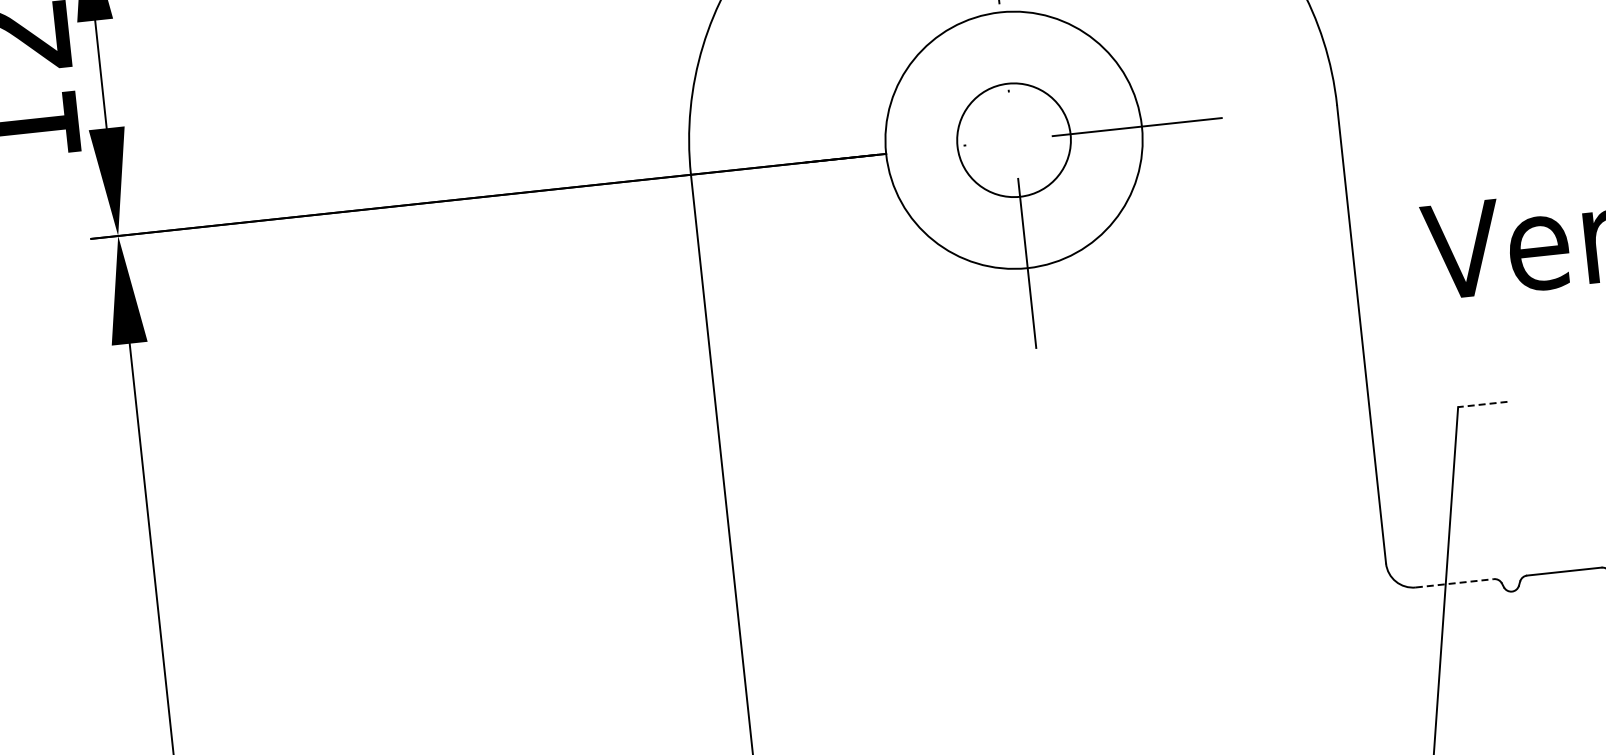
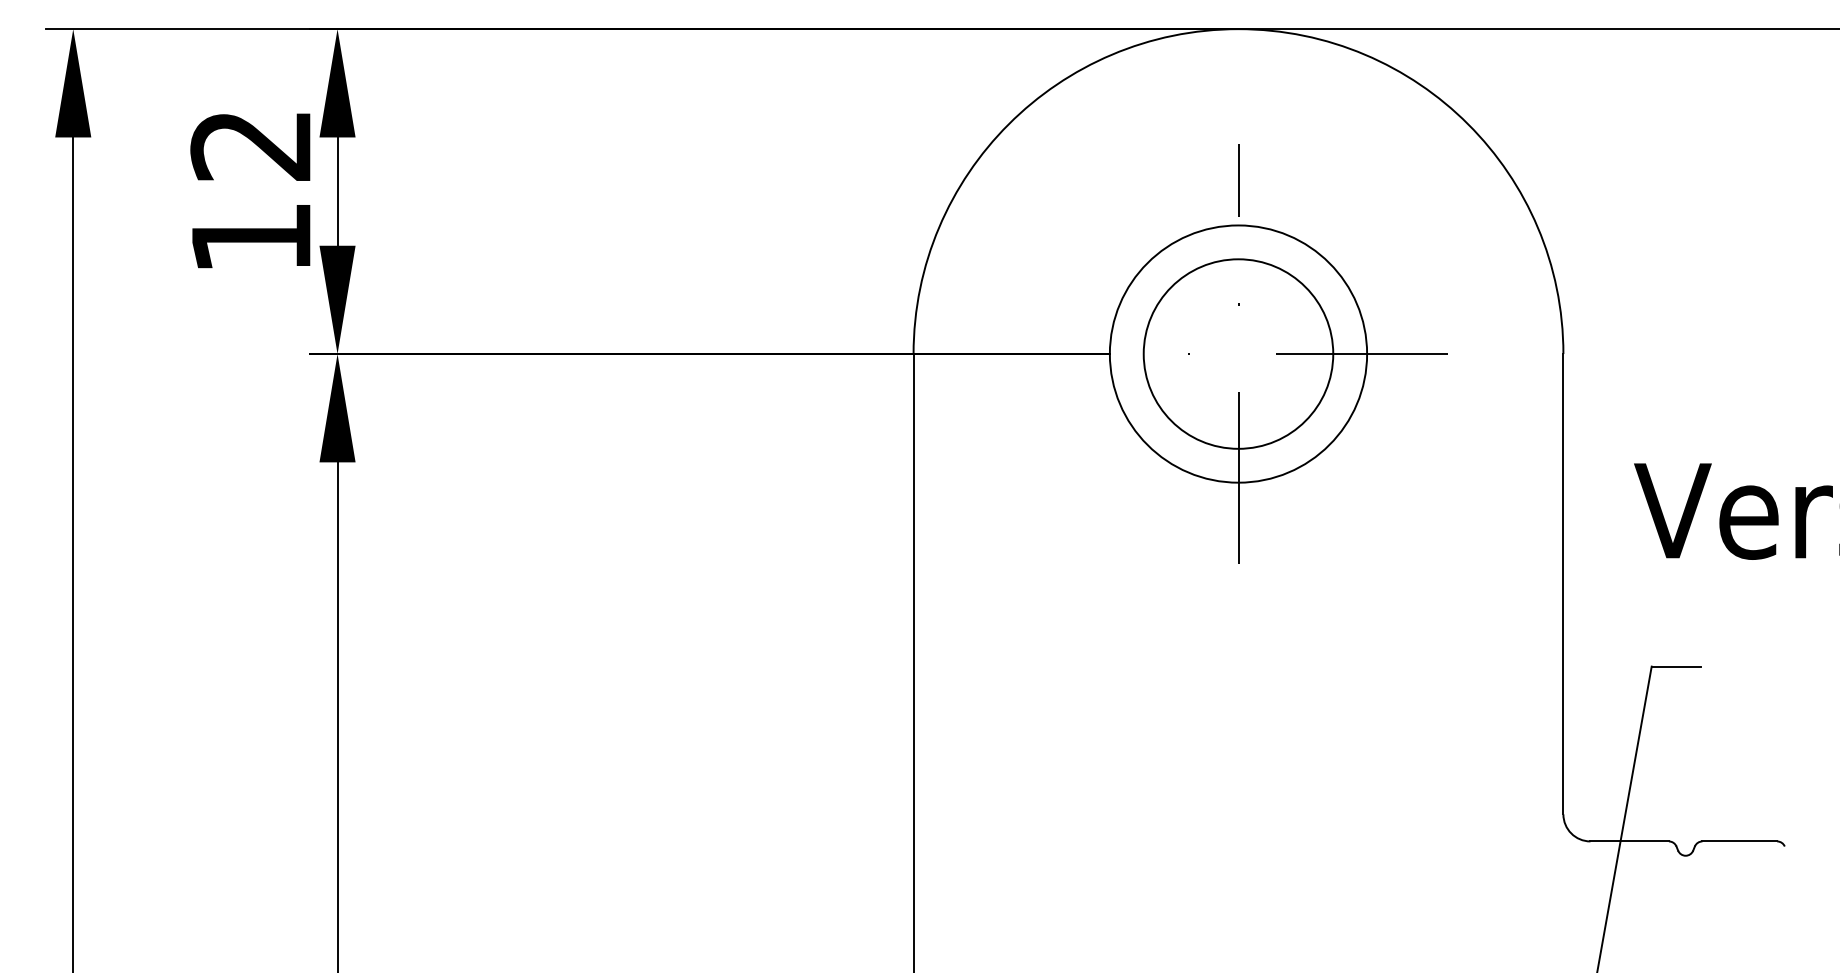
circle: (1014, 139) -> (1238, 353), size x1.67
line: (1482, 404) -> (1676, 666), dashed -> solid
line: (1455, 583) -> (1630, 841), dashed -> solid

